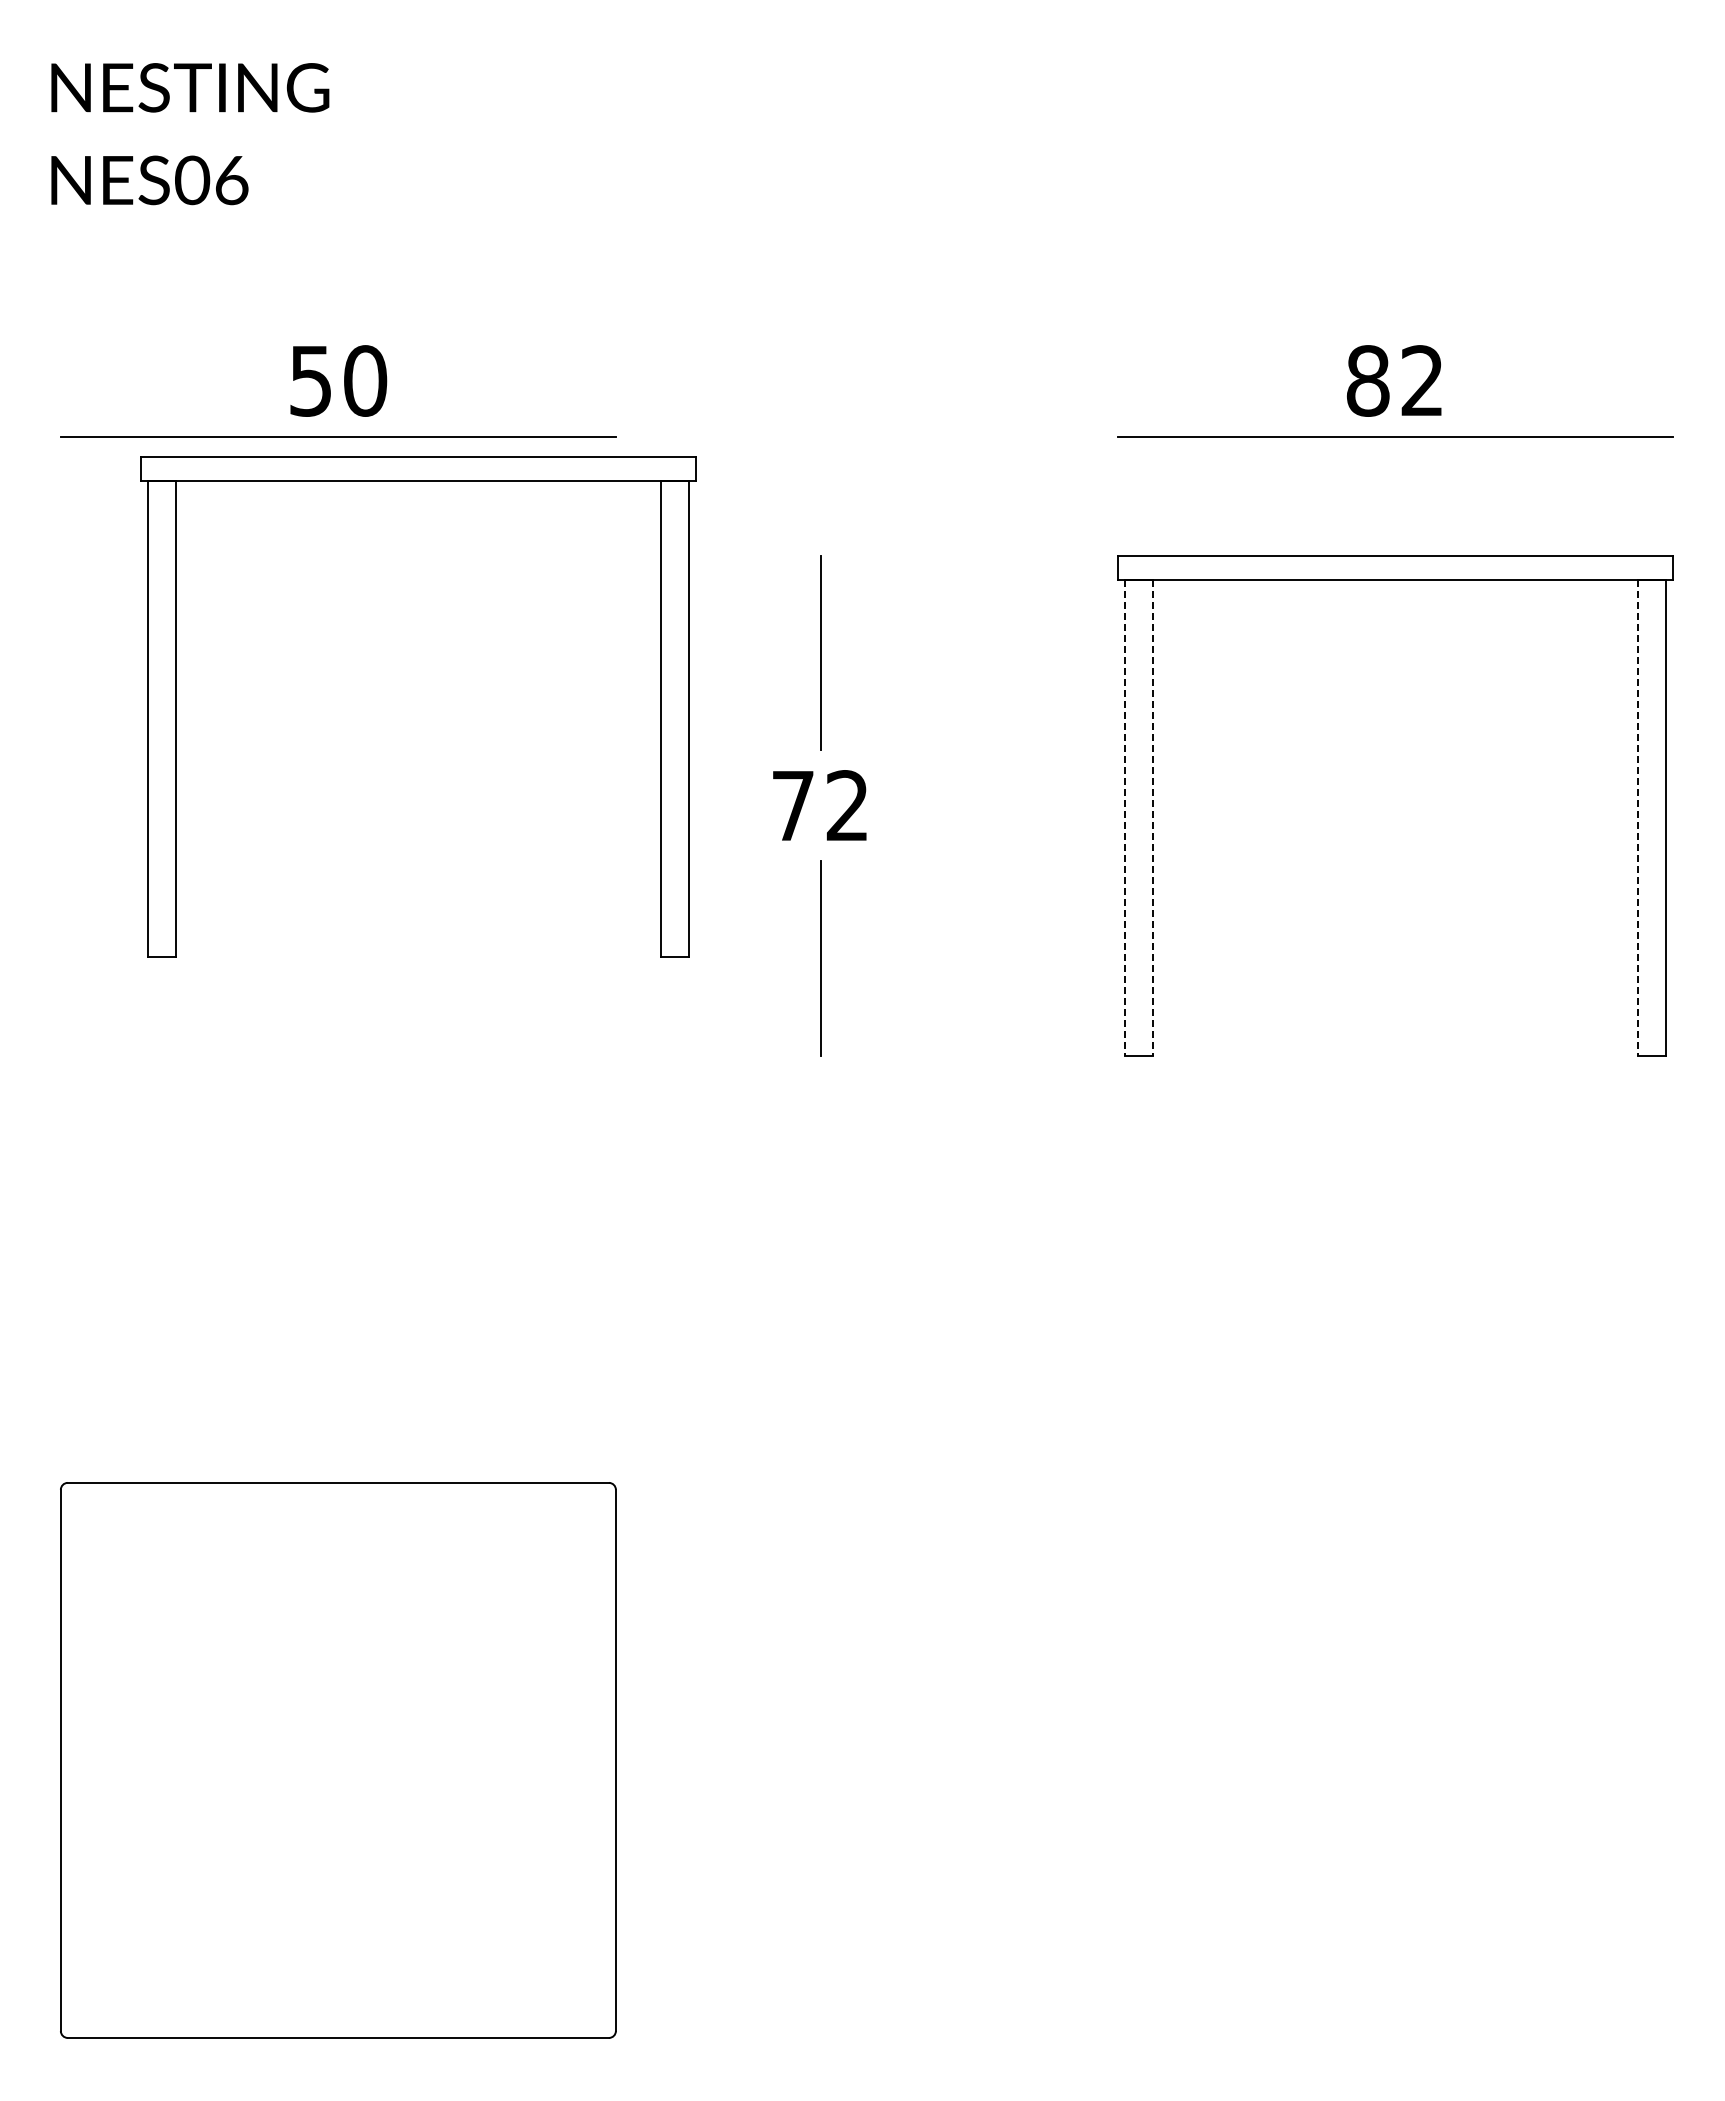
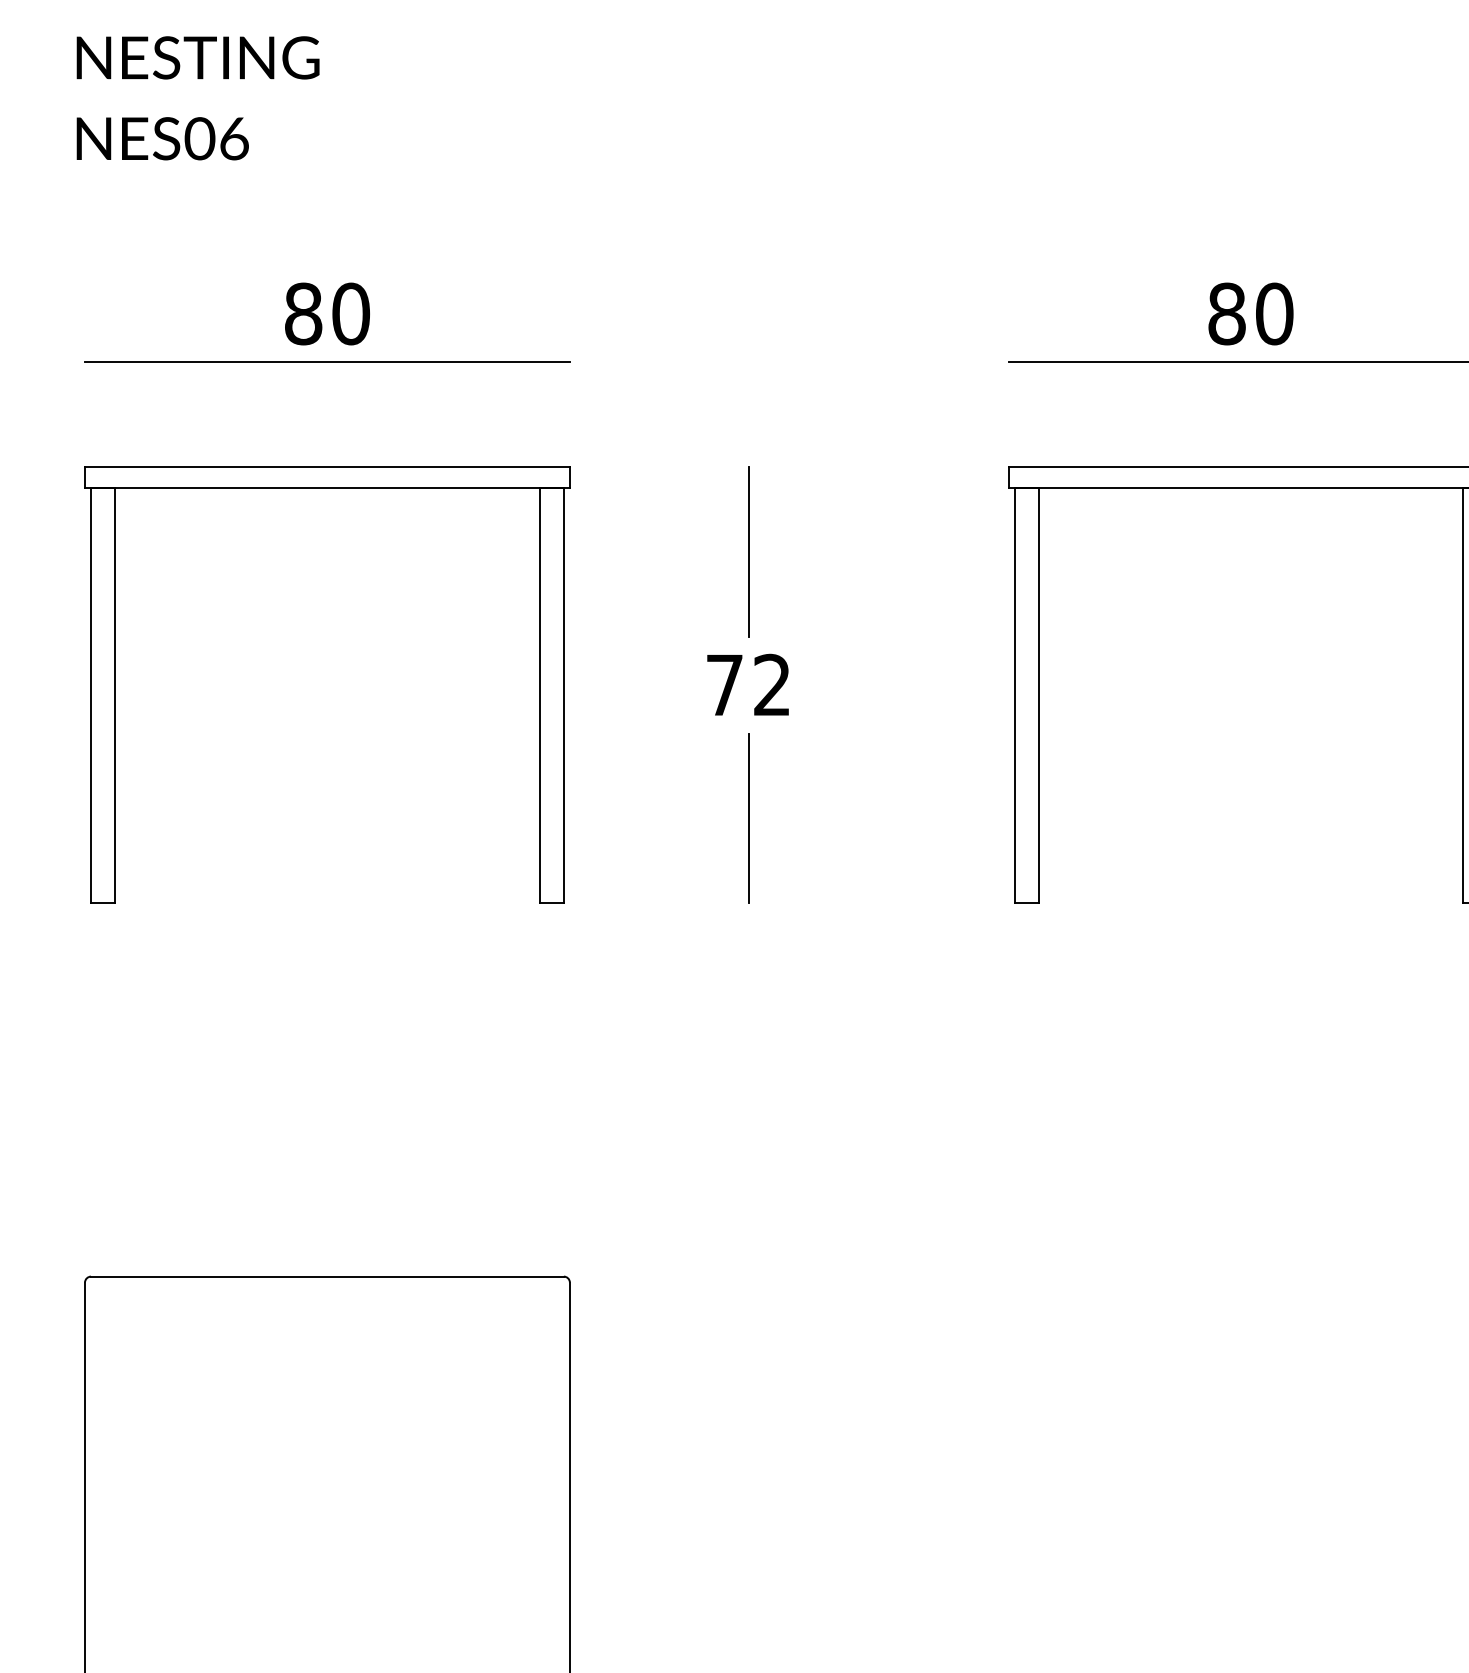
text: (310, 380) -> (303, 313), 50 -> 80
text: (1422, 380) -> (1274, 313), 82 -> 80
part: (418, 481) -> (327, 488), moved
line: (1124, 818) -> (1014, 696), dashed -> solid
line: (1152, 818) -> (1038, 696), dashed -> solid
line: (1638, 818) -> (1463, 696), dashed -> solid

